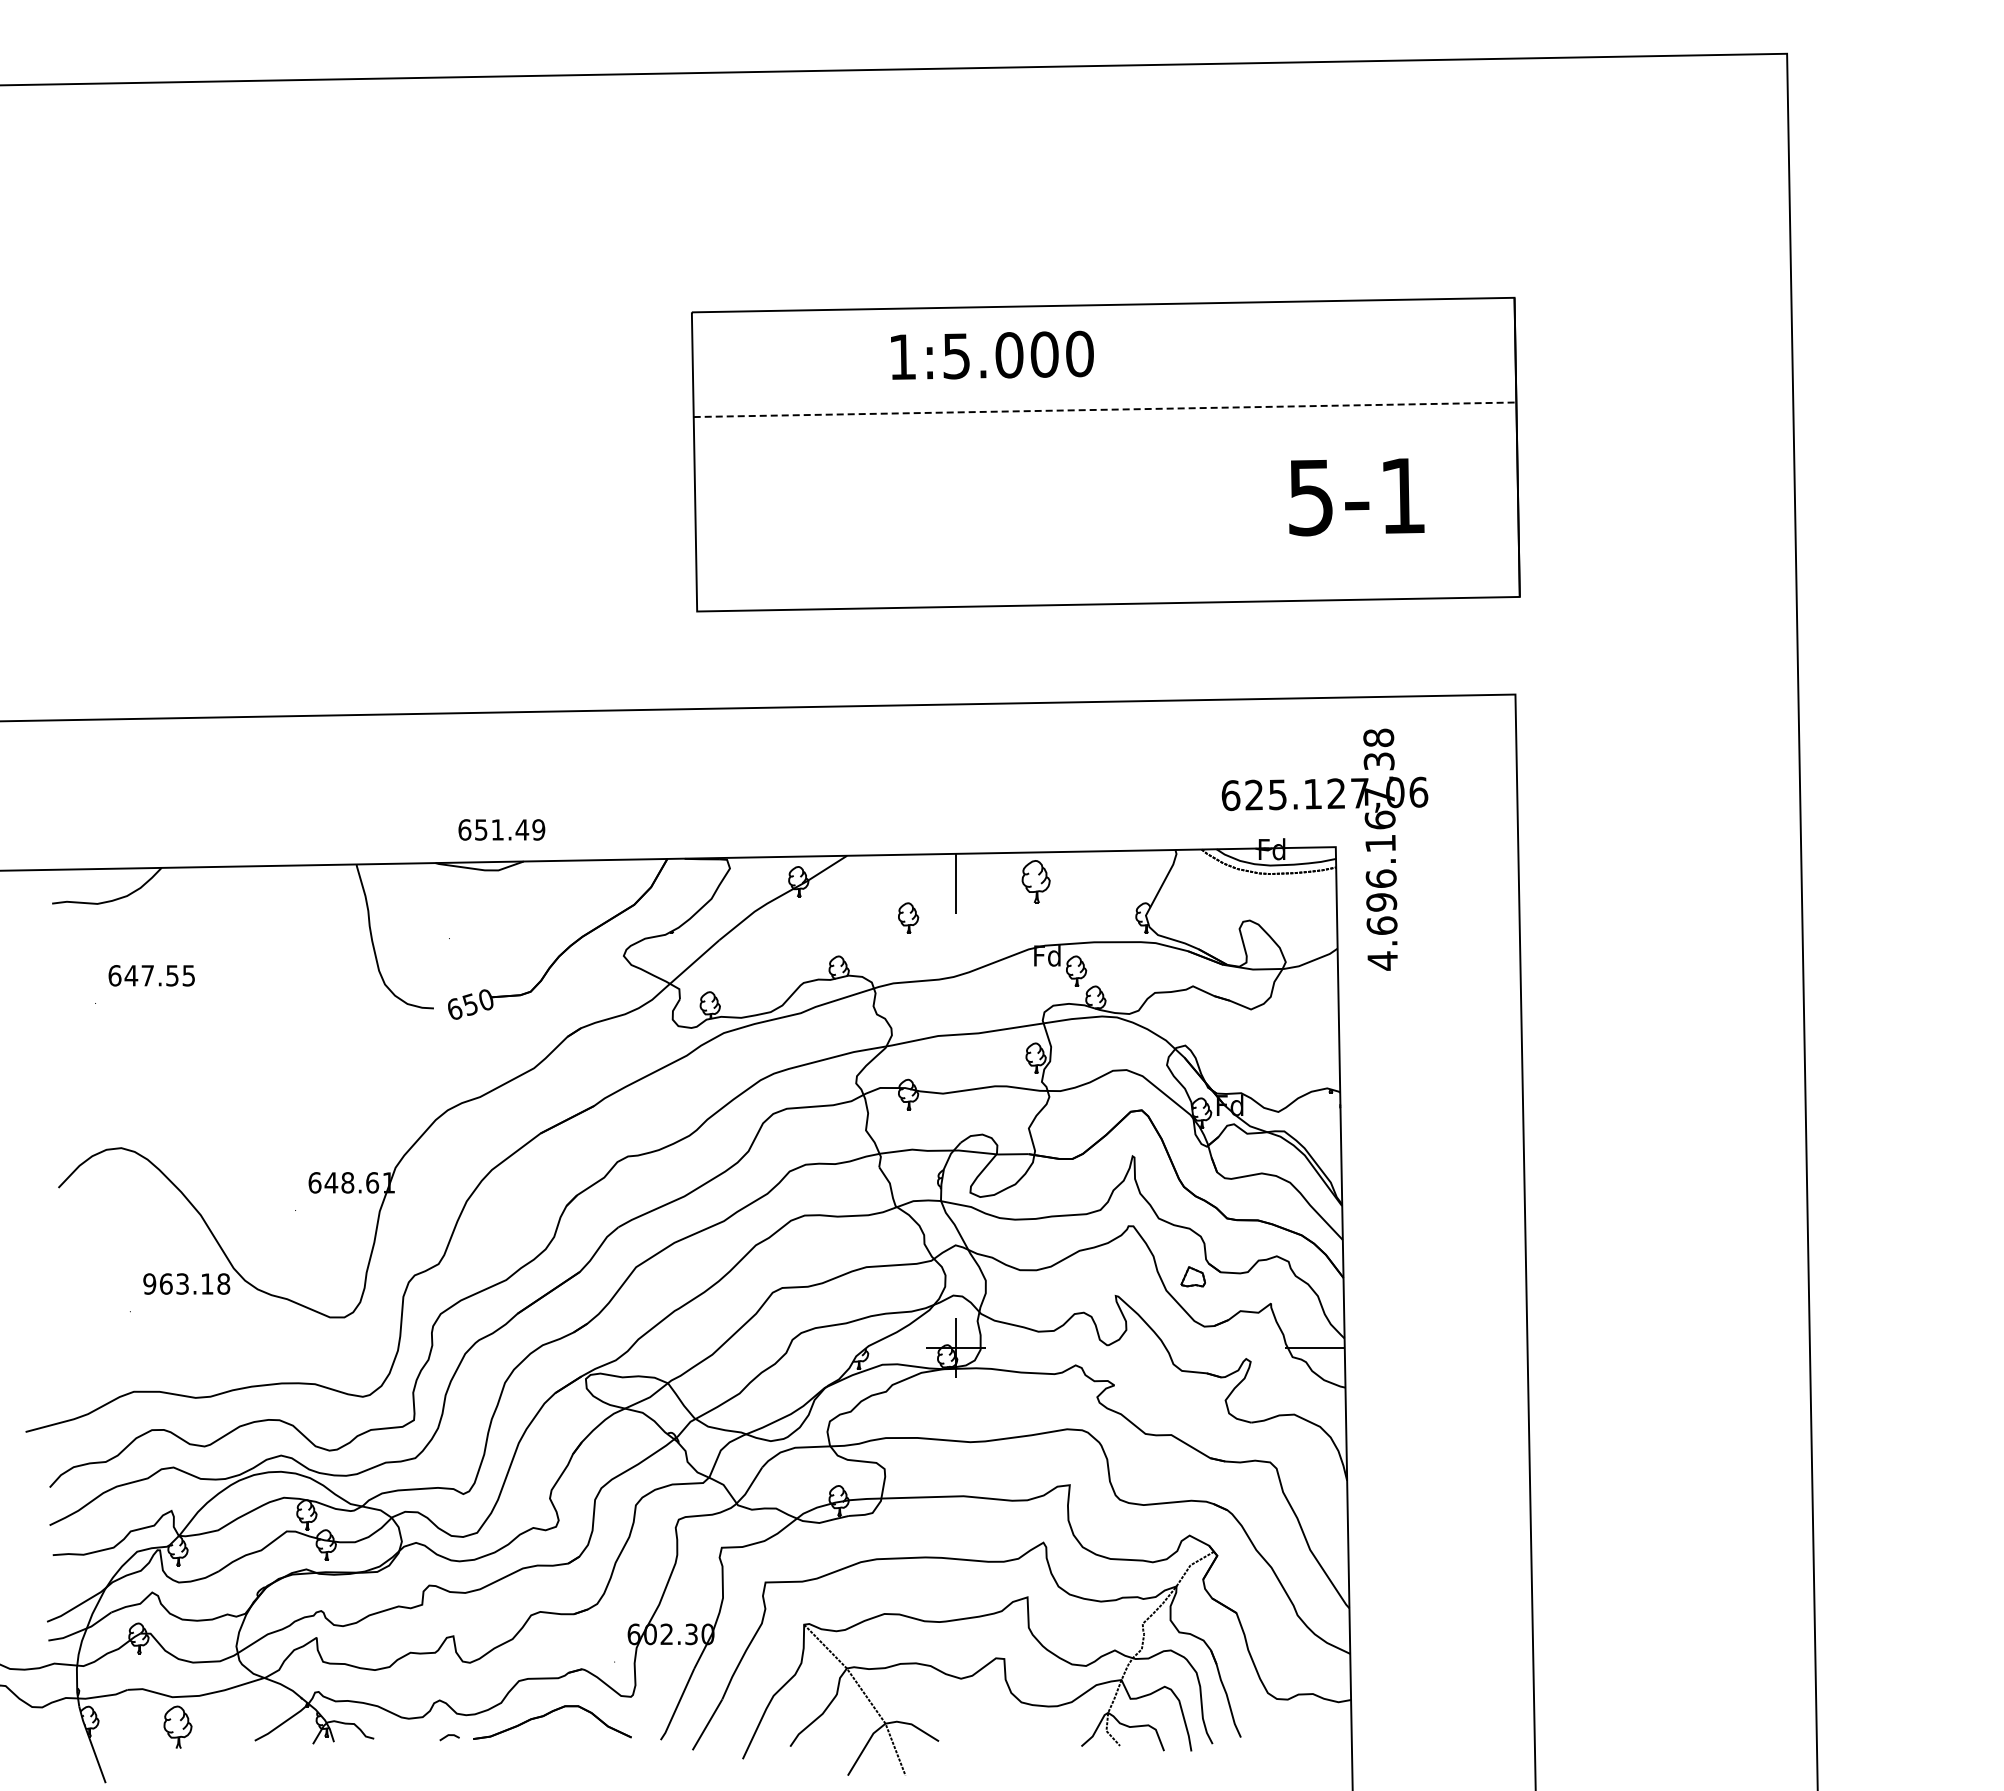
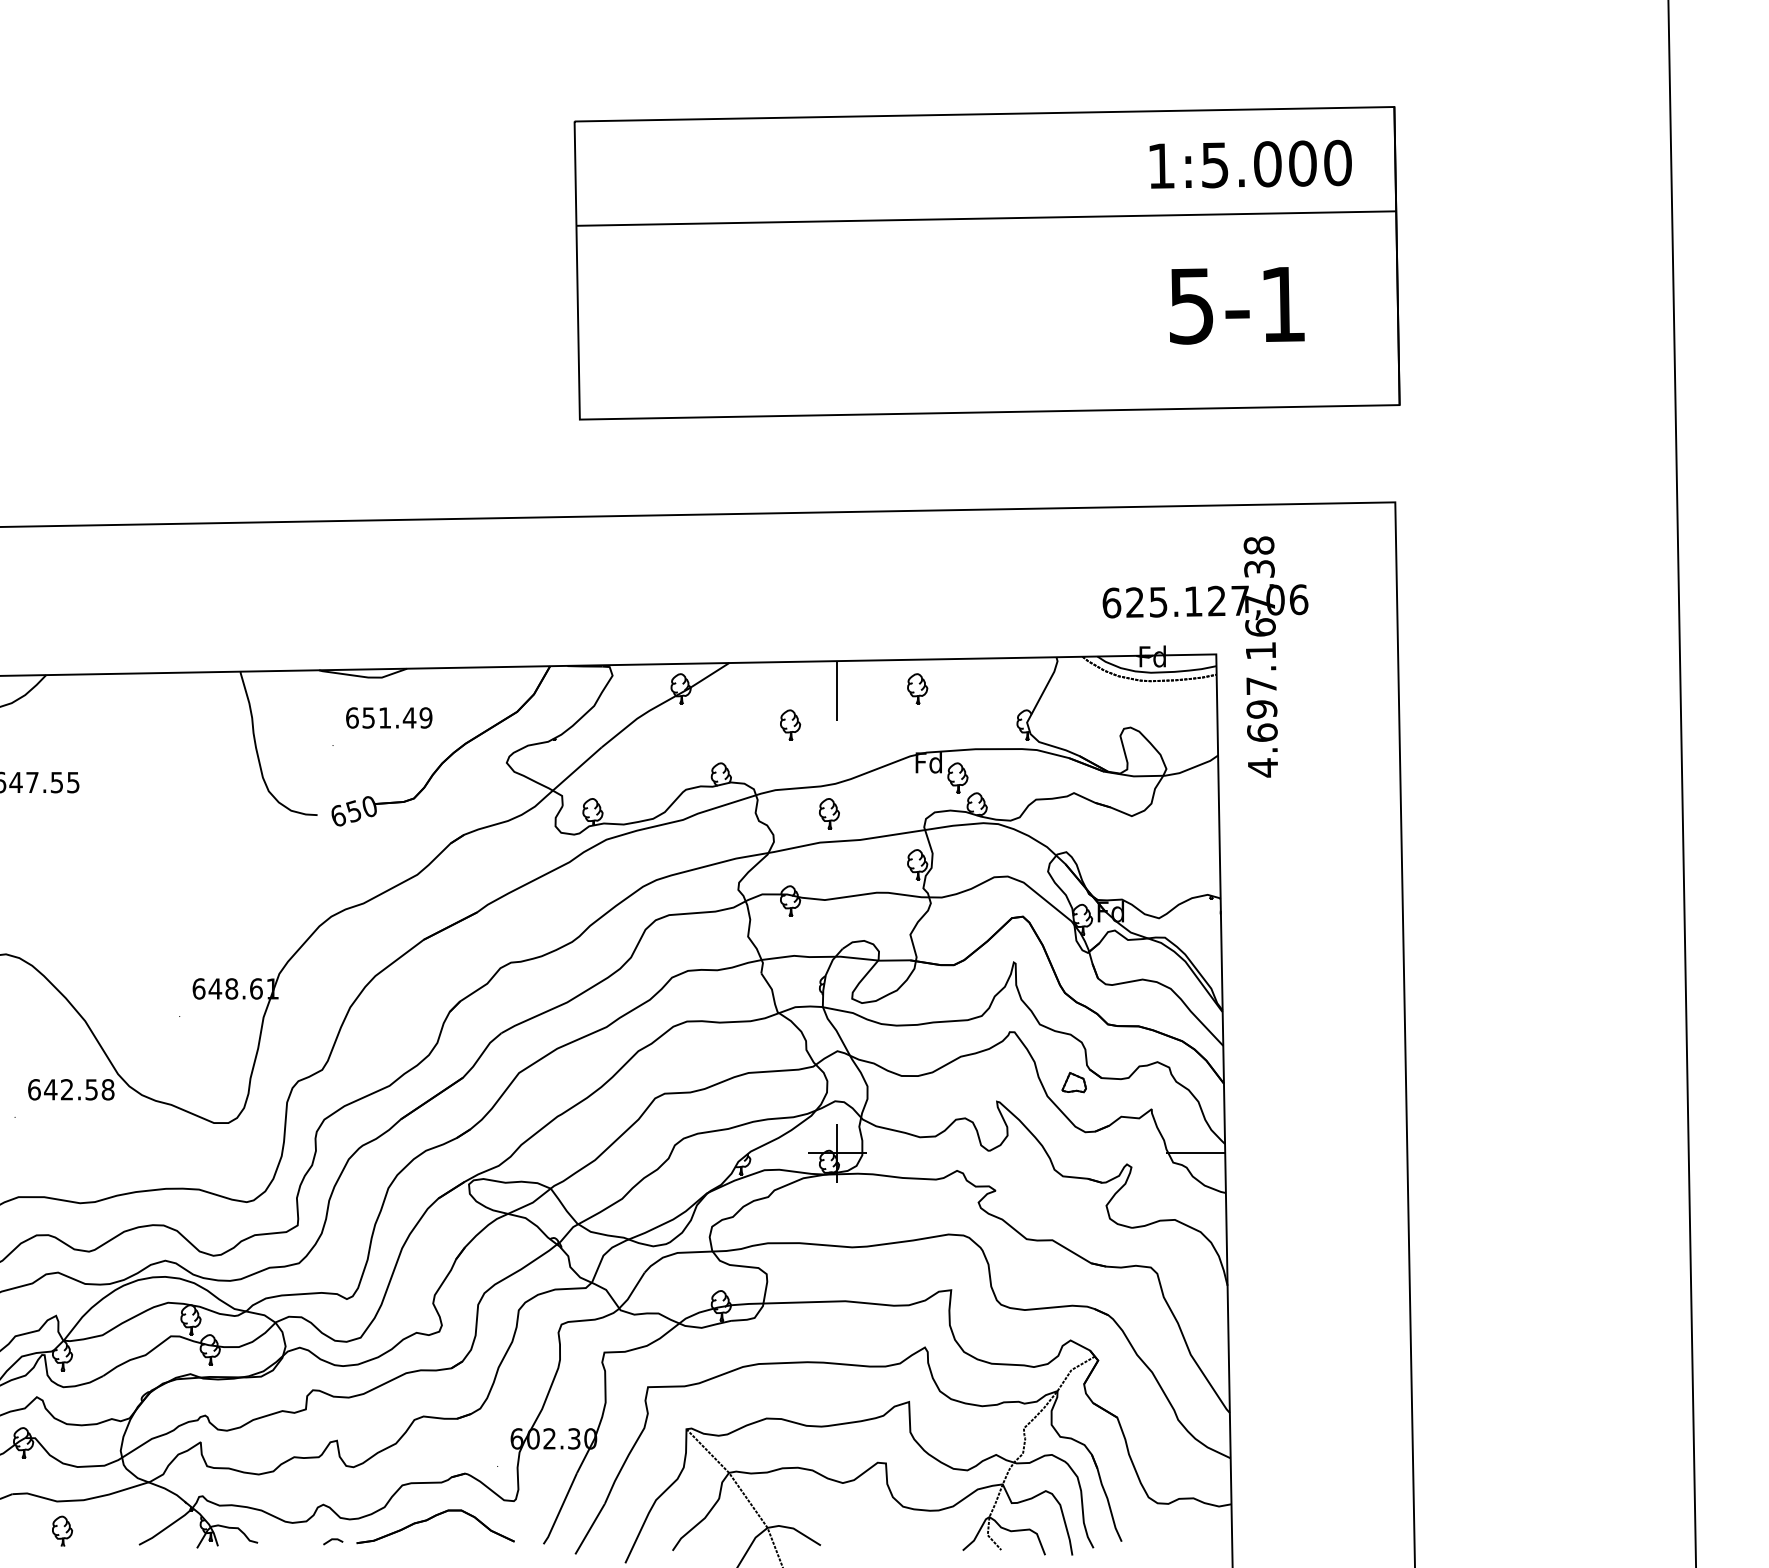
text: (992, 354) -> (1250, 163), moved
line: (1105, 409) -> (986, 218), dashed -> solid
text: (501, 829) -> (388, 717), moved
text: (1380, 878) -> (1260, 685), 4.696.167,38 -> 4.697.167,38
part: (1035, 881) -> (917, 688), size x0.71
part: (947, 1006) -> (829, 813), added
text: (178, 1283) -> (63, 1089), 963.18 -> 642.58
part: (177, 1726) -> (62, 1530), size x0.71

